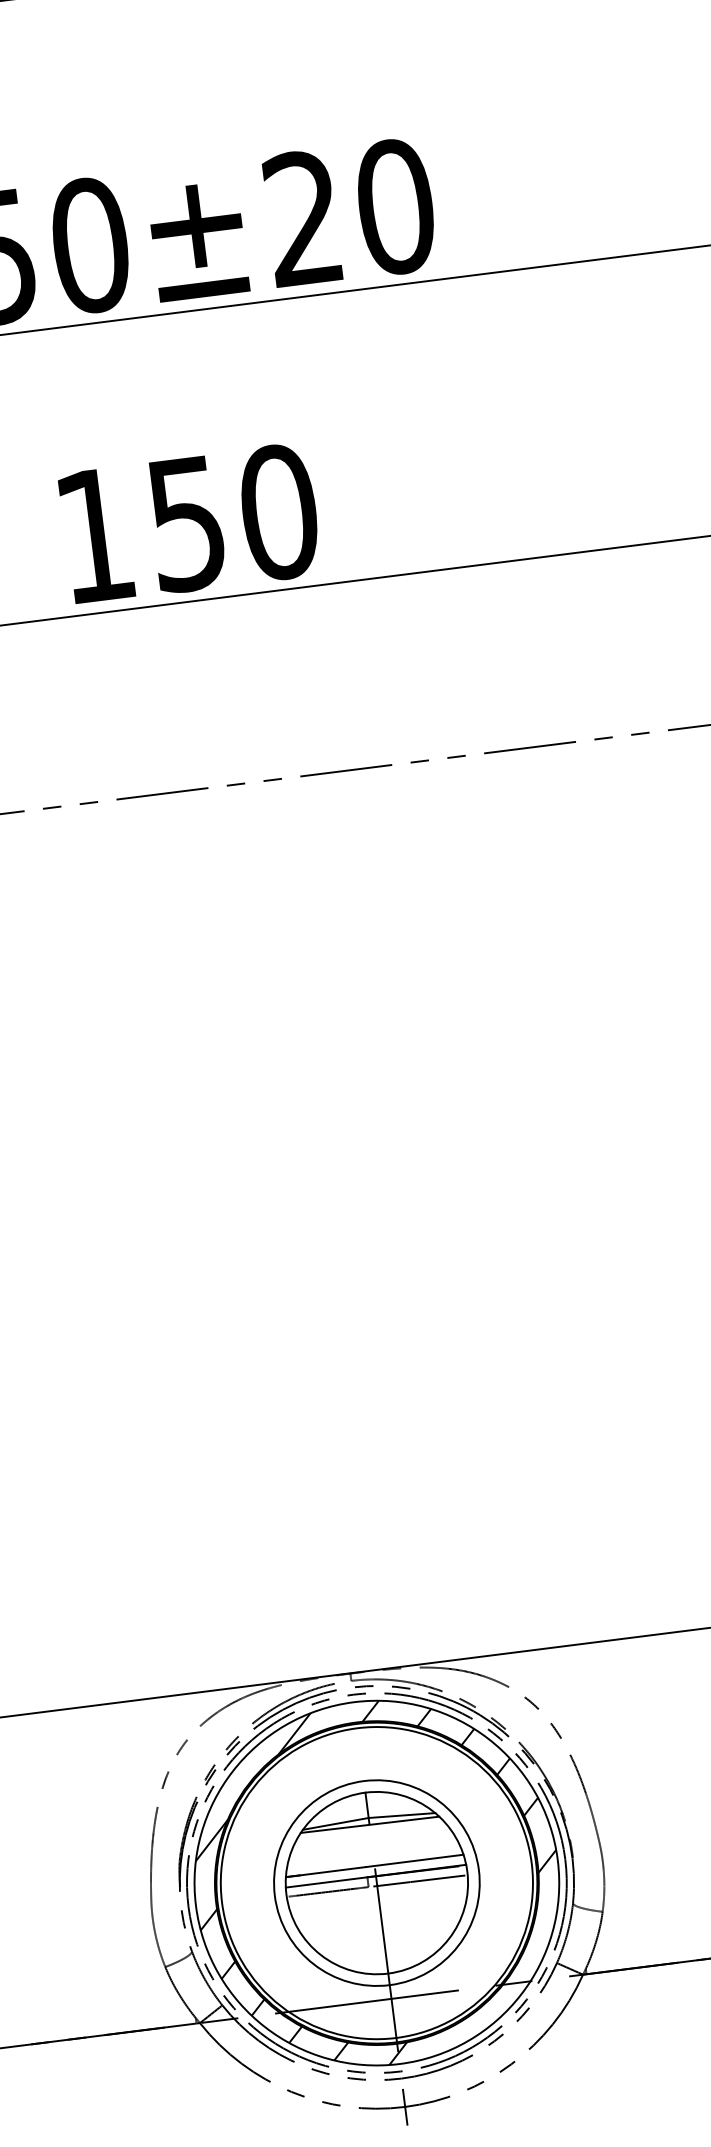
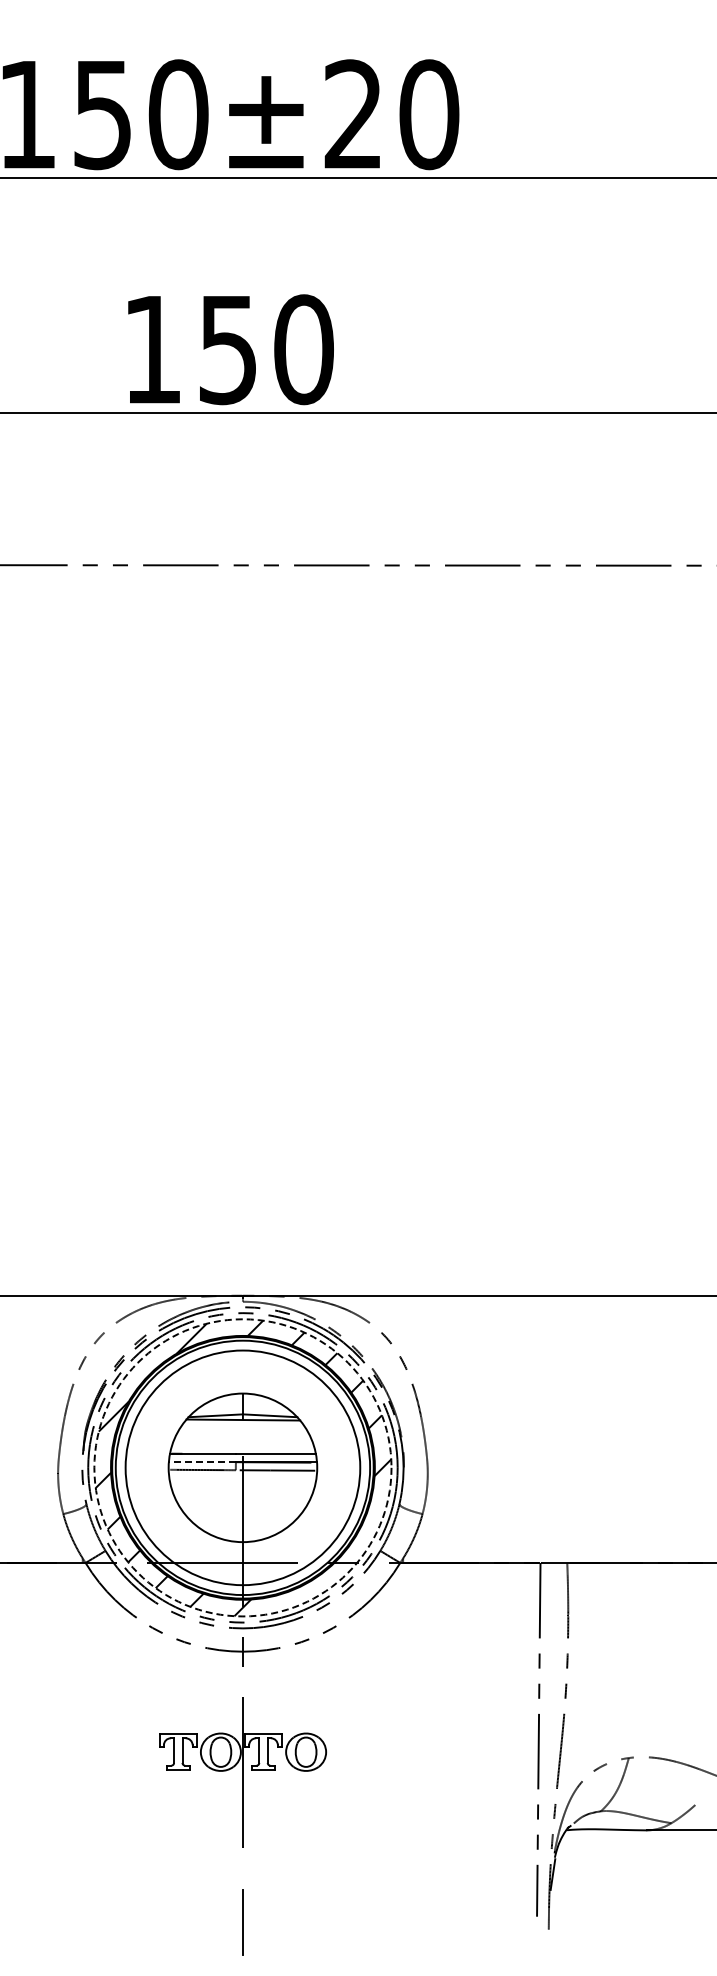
line: (326, 1882) -> (202, 1462), solid -> dashed
circle: (376, 1882) -> (242, 1467), size x1.4
circle: (376, 1882) -> (242, 1467), solid -> dashed

